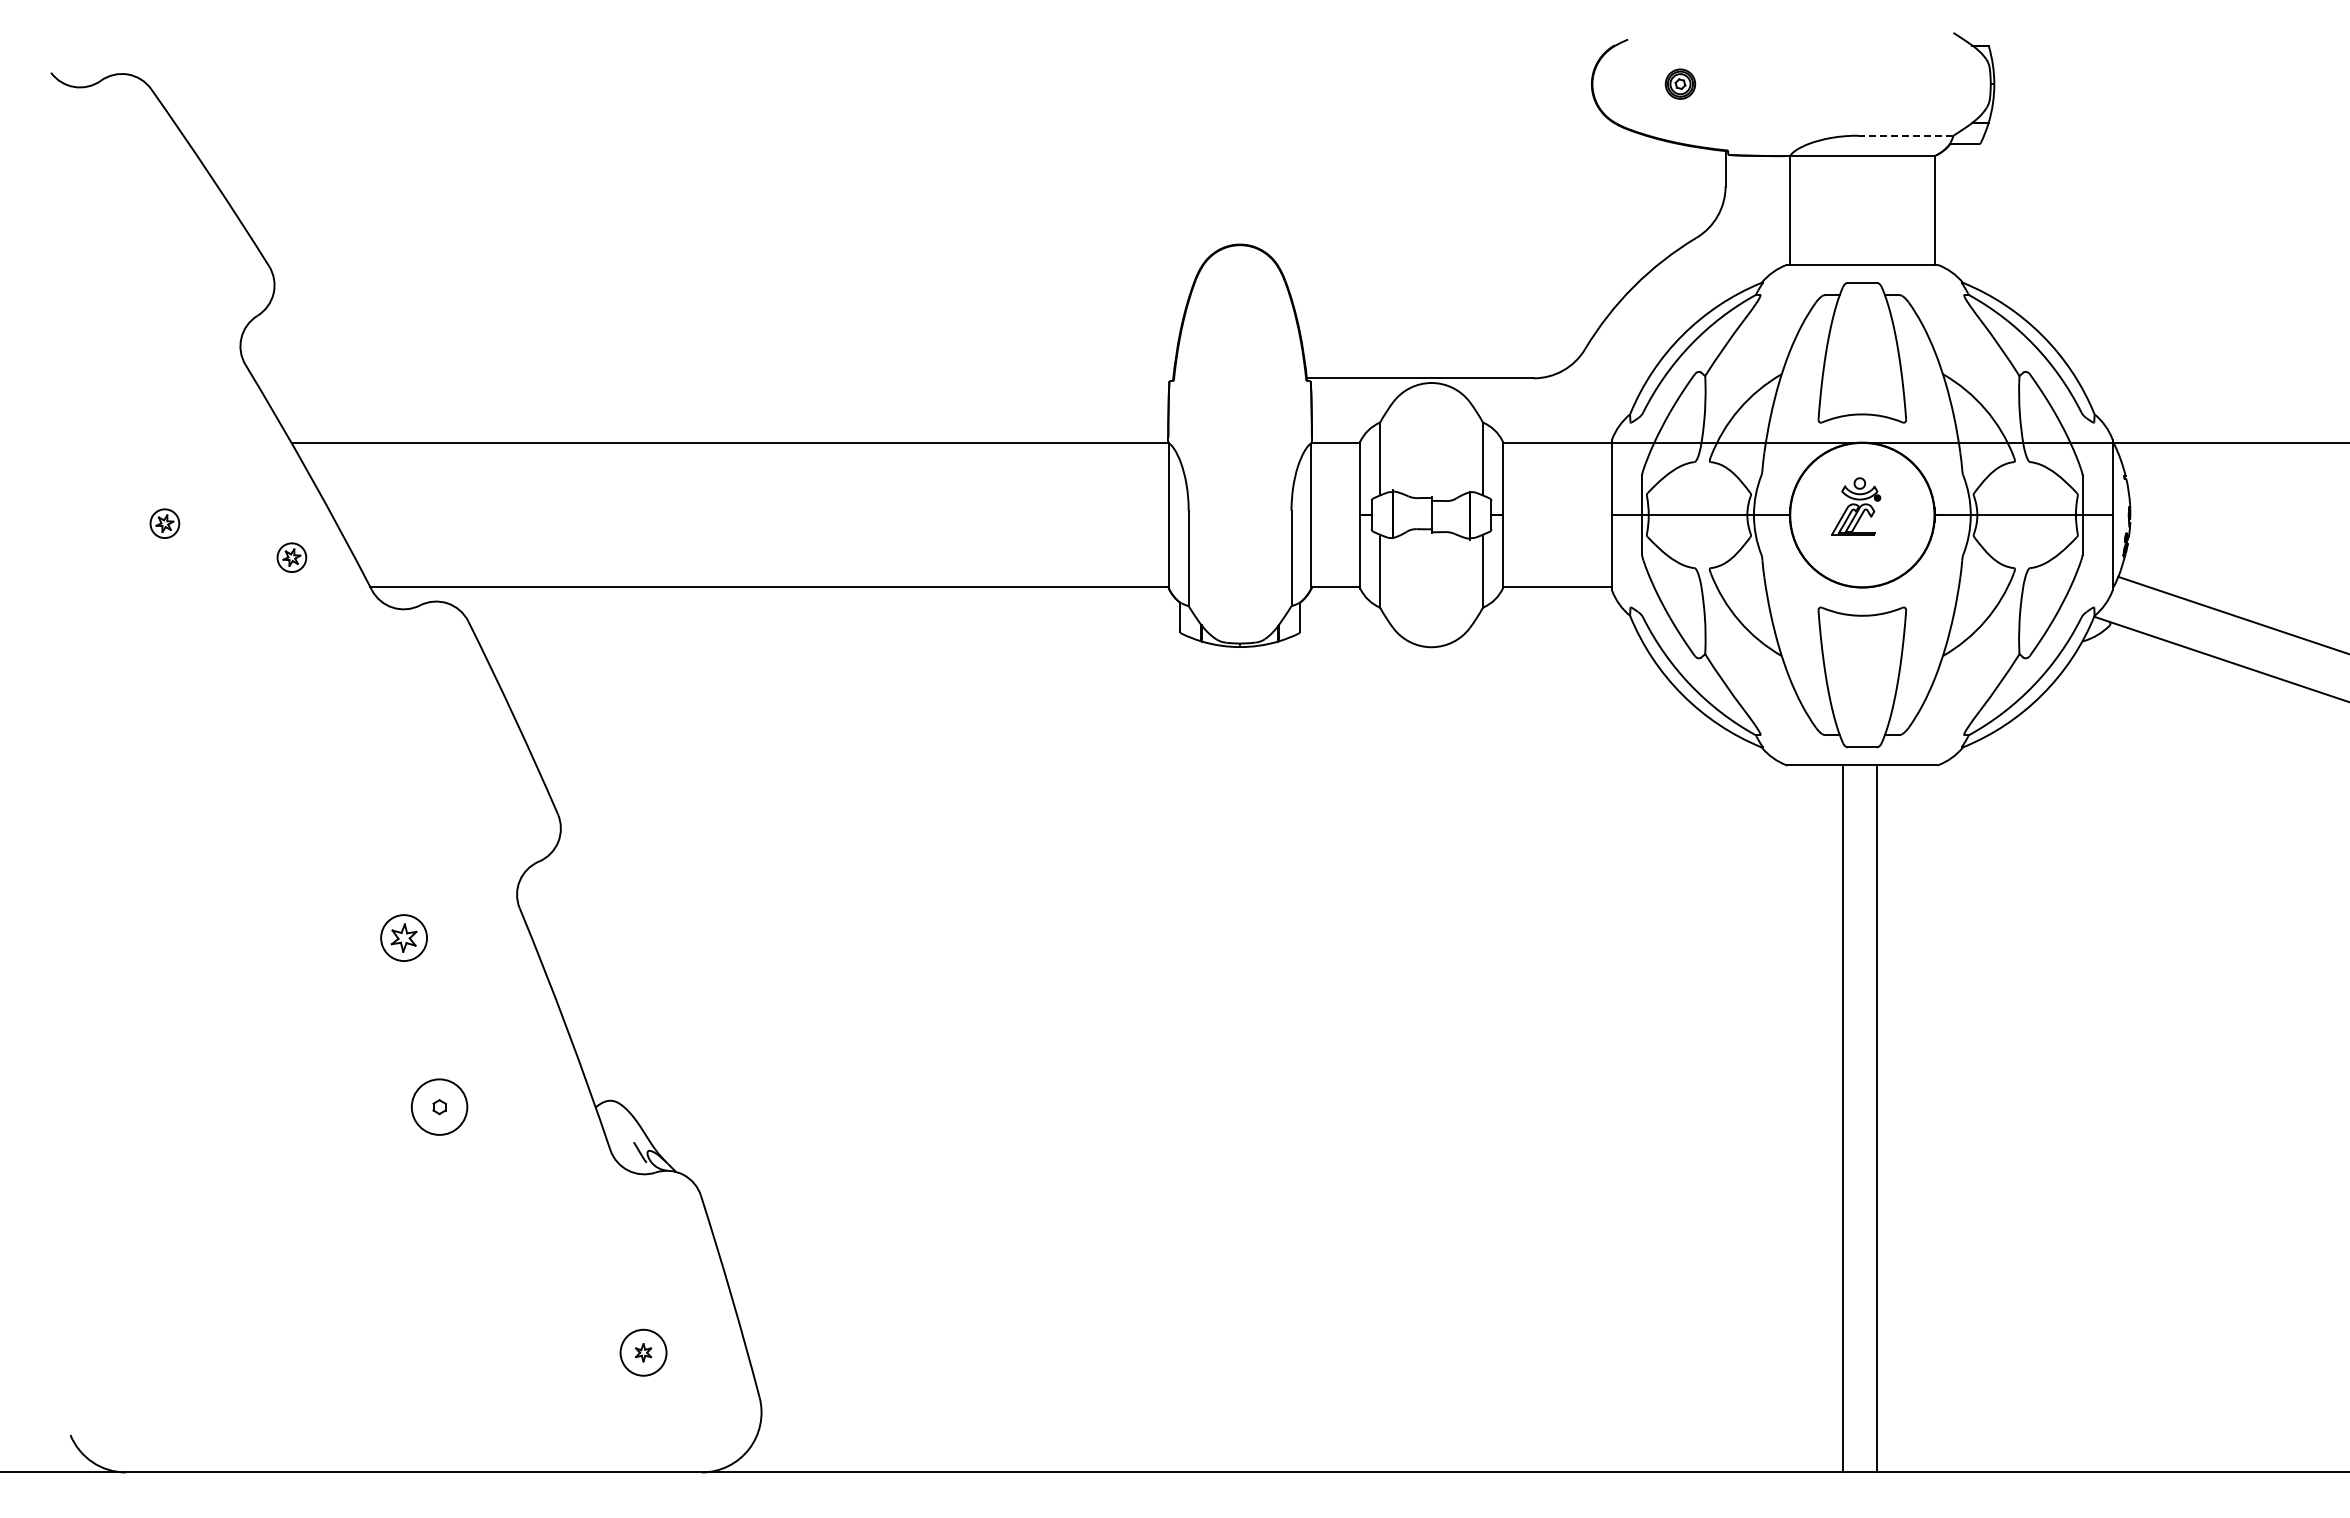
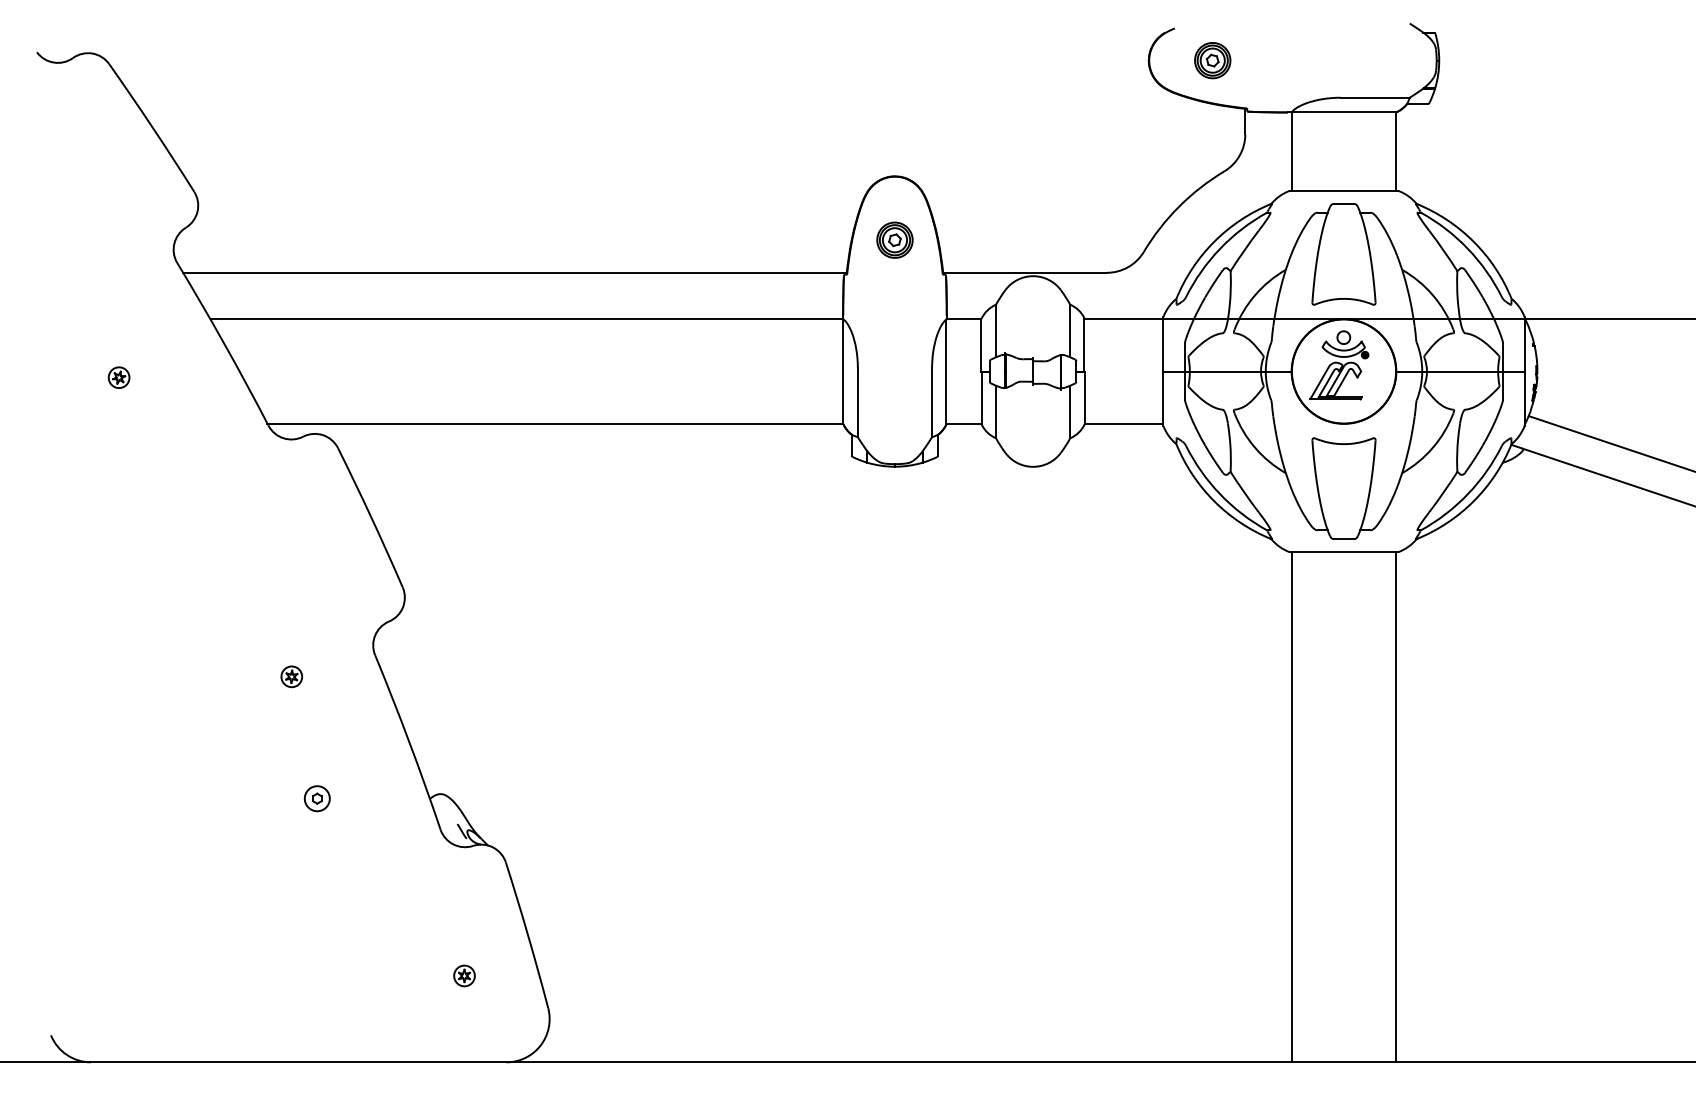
part: (1680, 83) -> (1212, 60), size x1.67
line: (1905, 135) -> (1375, 97), dashed -> solid
part: (1239, 332) -> (894, 239), added
line: (713, 378) -> (514, 272), added
part: (1856, 506) -> (1339, 365), size x1.67
part: (291, 557) -> (210, 402), removed
part: (404, 938) -> (292, 677), size x0.62
circle: (439, 1106) -> (317, 798), size x0.62
line: (1843, 1118) -> (1292, 806), moved
line: (1876, 1118) -> (1396, 806), moved
circle: (643, 1352) -> (464, 975), size x0.62

